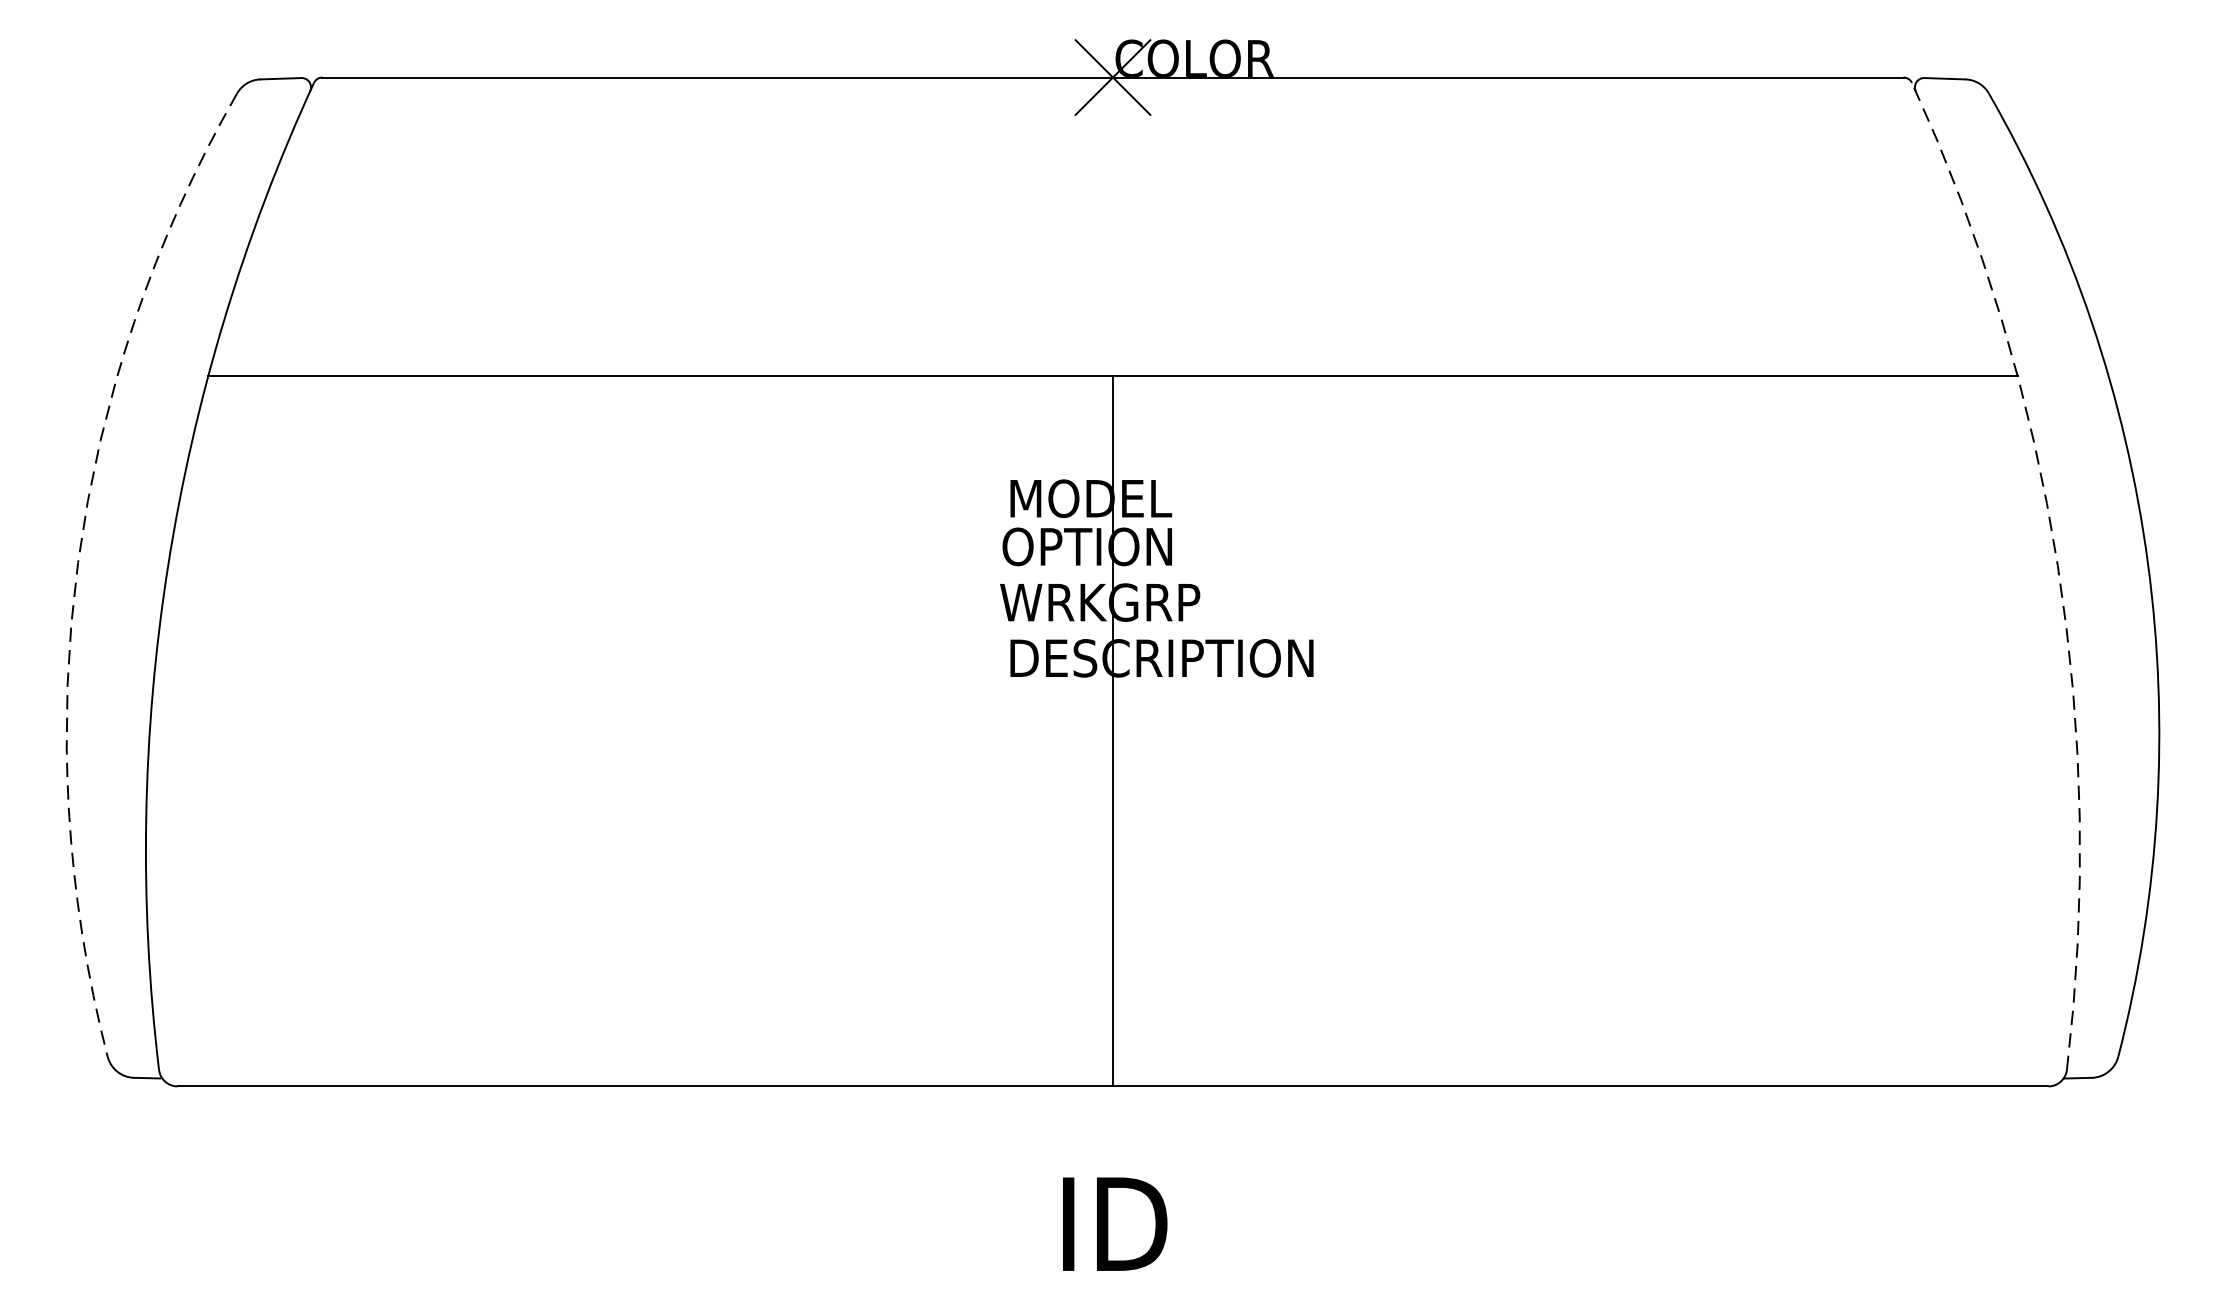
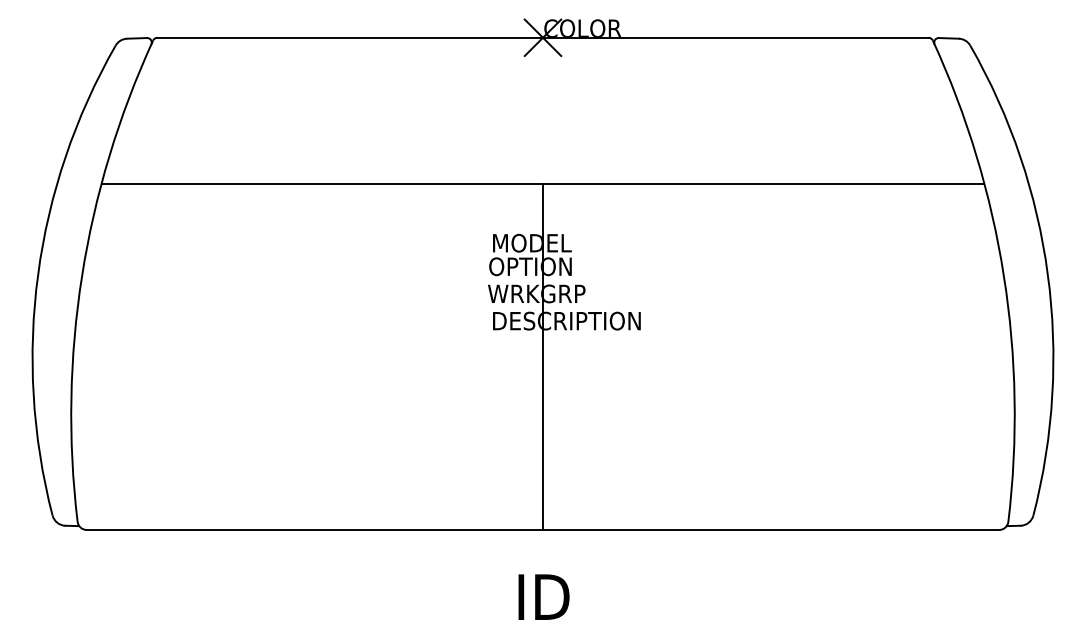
arc: (78, 562) -> (38, 274), dashed -> solid
arc: (2056, 564) -> (1003, 275), dashed -> solid

